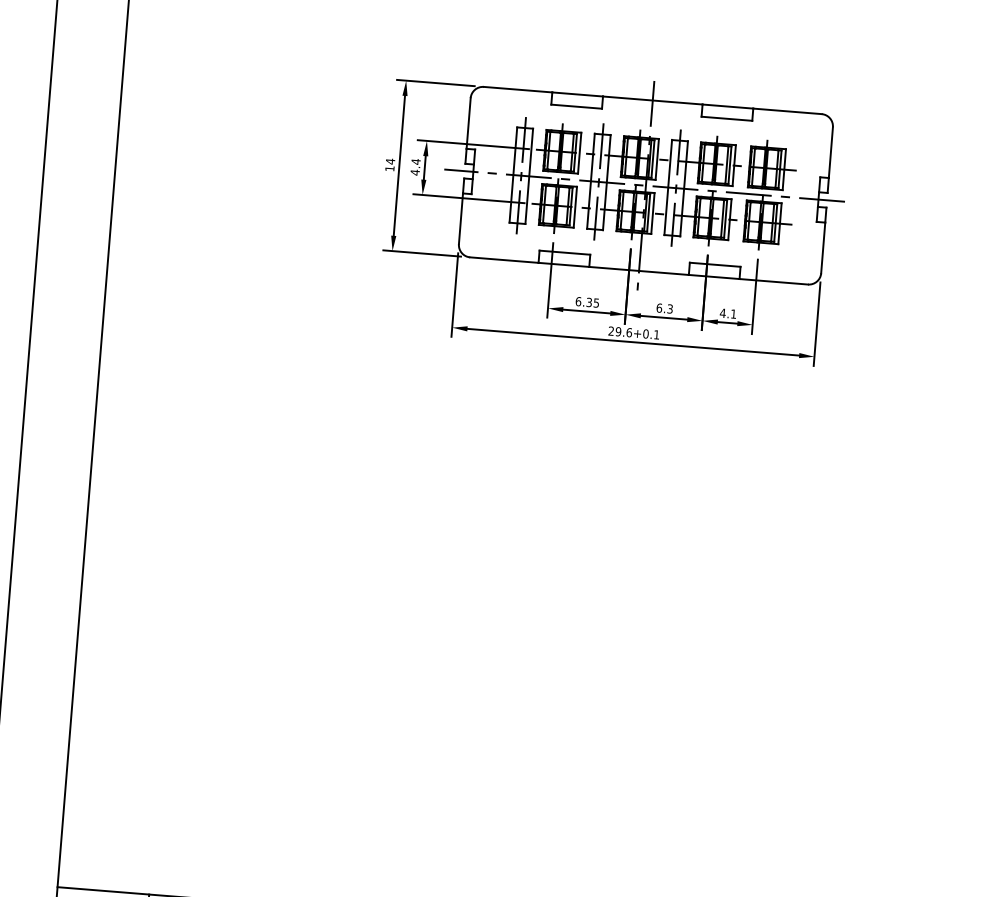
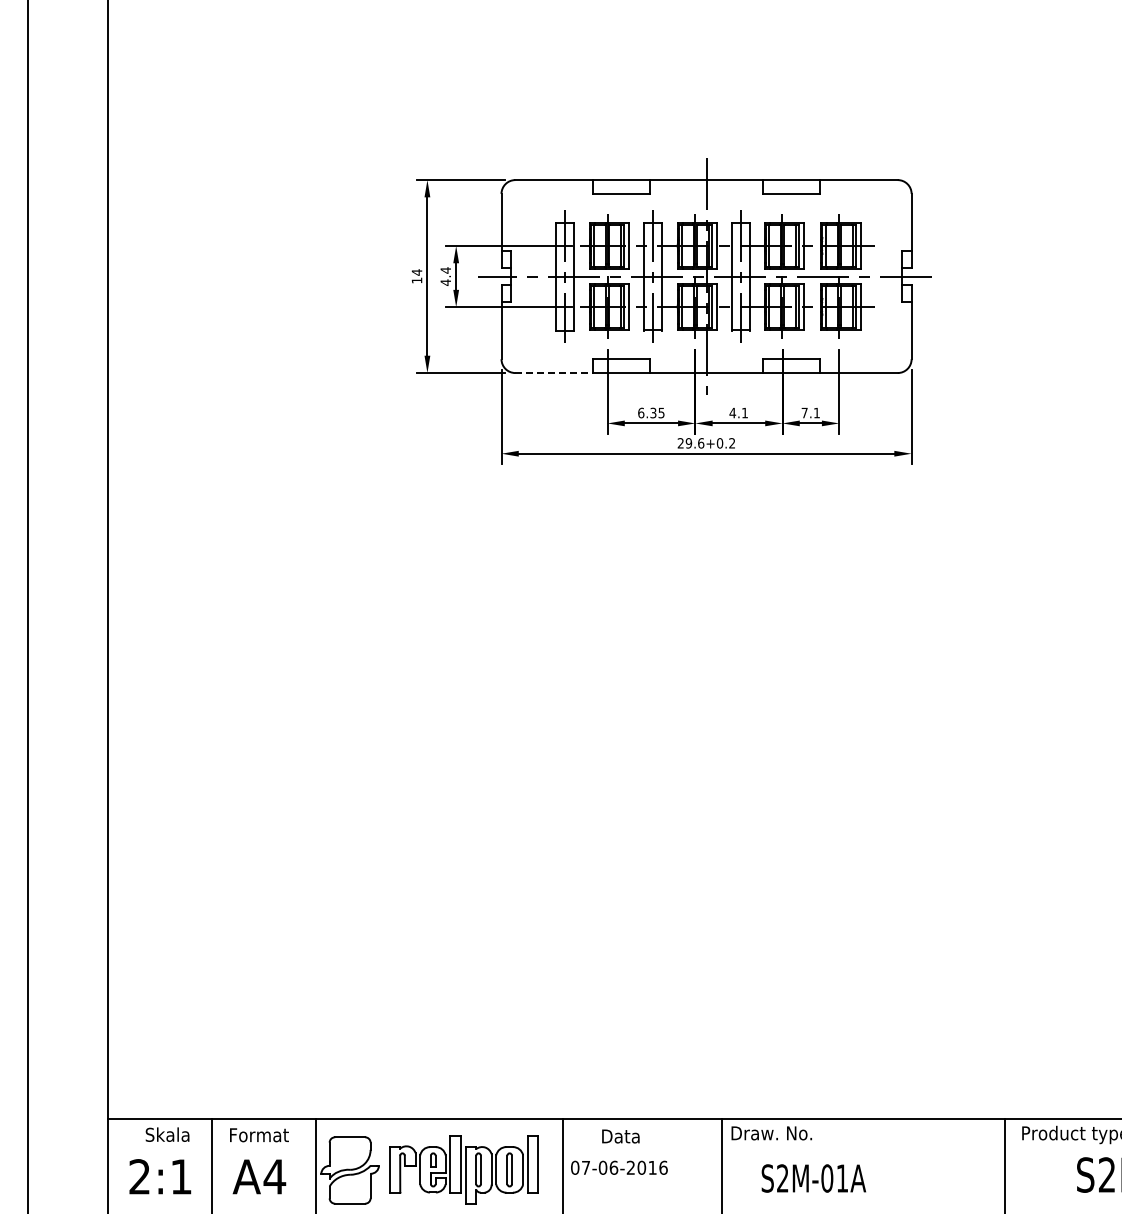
line: (504, 260) -> (554, 373), solid -> dashed
text: (664, 308) -> (738, 412), 6.3 -> 4.1
text: (722, 312) -> (804, 412), 4.1 -> 7.1
text: (656, 334) -> (731, 443), 29.6+0.1 -> 29.6+0.2

